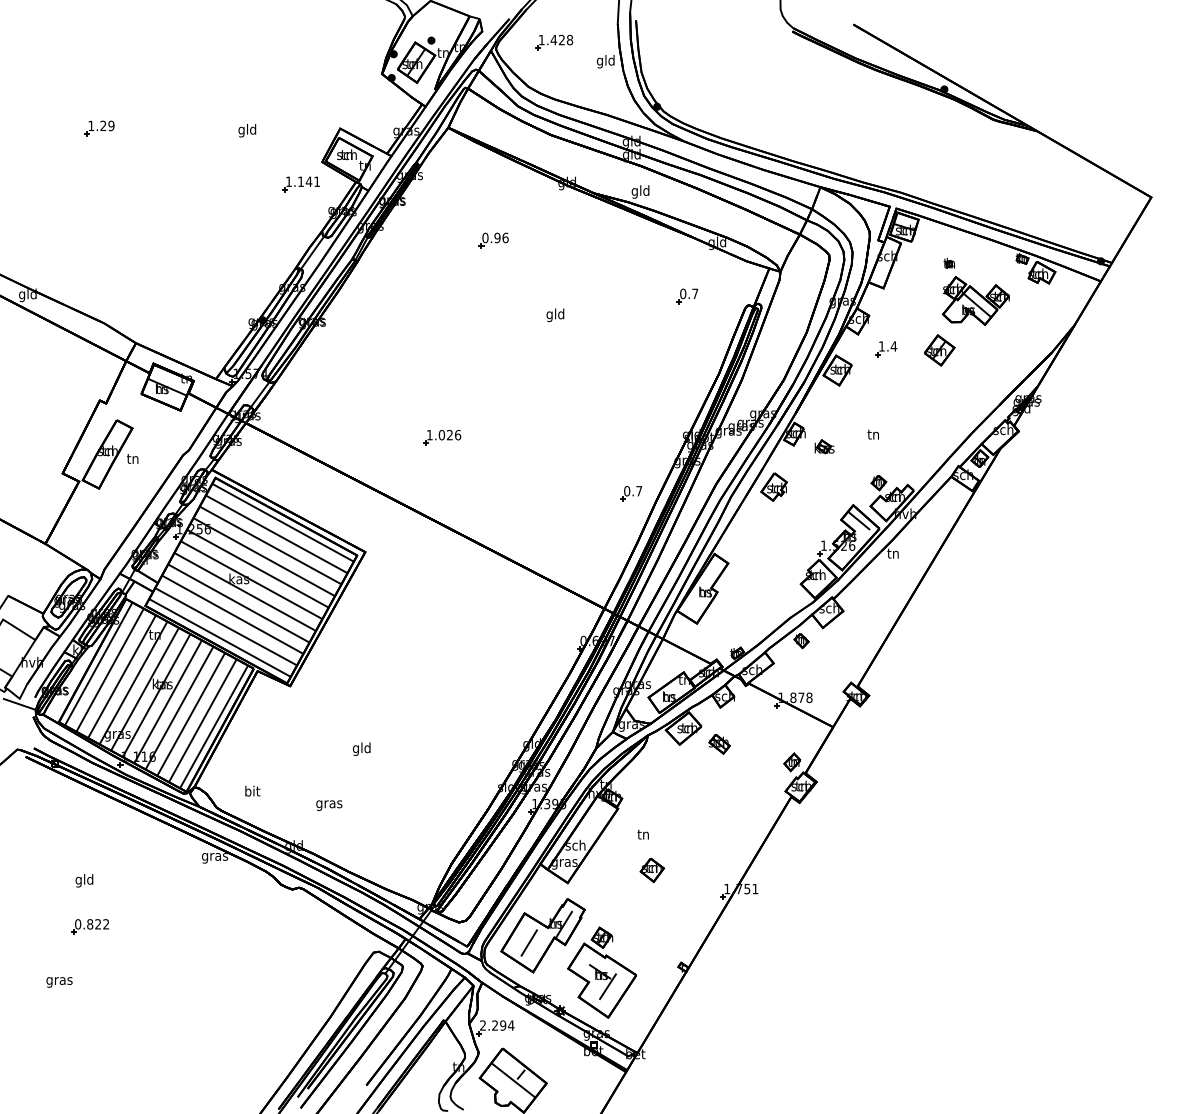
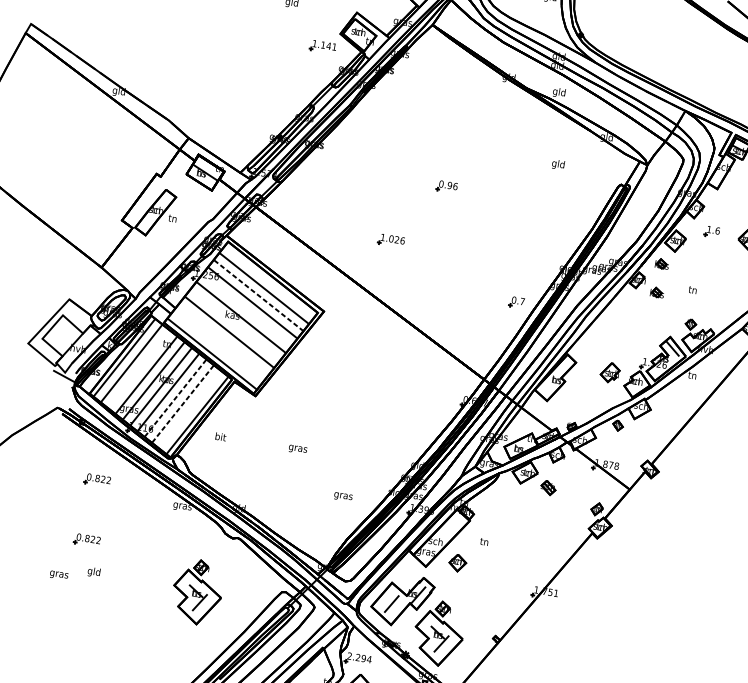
part: (493, 240) -> (446, 186), moved
part: (687, 296) -> (579, 171), removed
text: (555, 315) -> (558, 164), moved
text: (893, 346) -> (717, 230), 1.4 -> 1.6
part: (824, 405) -> (662, 263), added
part: (773, 486) -> (609, 372), moved
line: (283, 522) -> (270, 281), removed
line: (271, 545) -> (259, 295), solid -> dashed
line: (257, 568) -> (246, 310), removed
line: (245, 591) -> (235, 324), removed
line: (232, 614) -> (223, 339), removed
line: (225, 626) -> (217, 346), removed
line: (121, 676) -> (138, 369), removed
line: (179, 708) -> (175, 398), solid -> dashed
line: (191, 714) -> (183, 404), solid -> dashed
line: (202, 720) -> (190, 409), removed
text: (361, 748) -> (297, 448), gld -> gras
text: (252, 790) -> (220, 436), moved
text: (329, 805) -> (343, 496), moved
part: (89, 840) -> (96, 479), added
part: (652, 870) -> (457, 563), moved
text: (84, 880) -> (94, 572), moved
part: (256, 972) -> (197, 592), added

